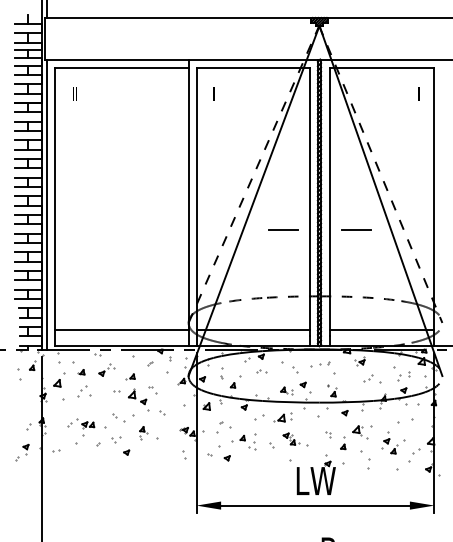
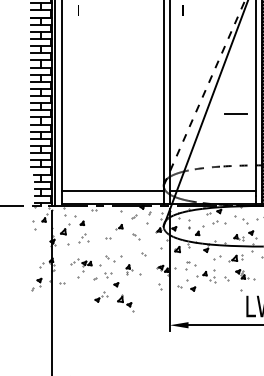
part: (106, 369) -> (100, 296), moved
part: (261, 371) -> (219, 222), size x1.6
part: (138, 399) -> (125, 303), moved

